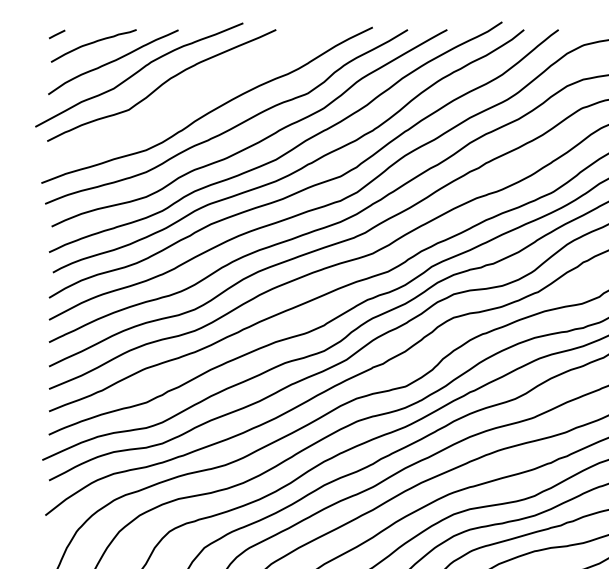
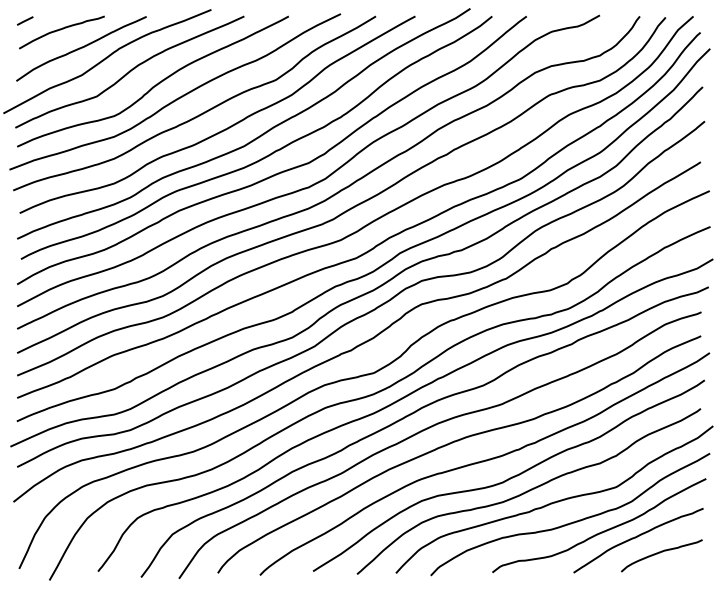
curve: (187, 97) -> (155, 84), added

